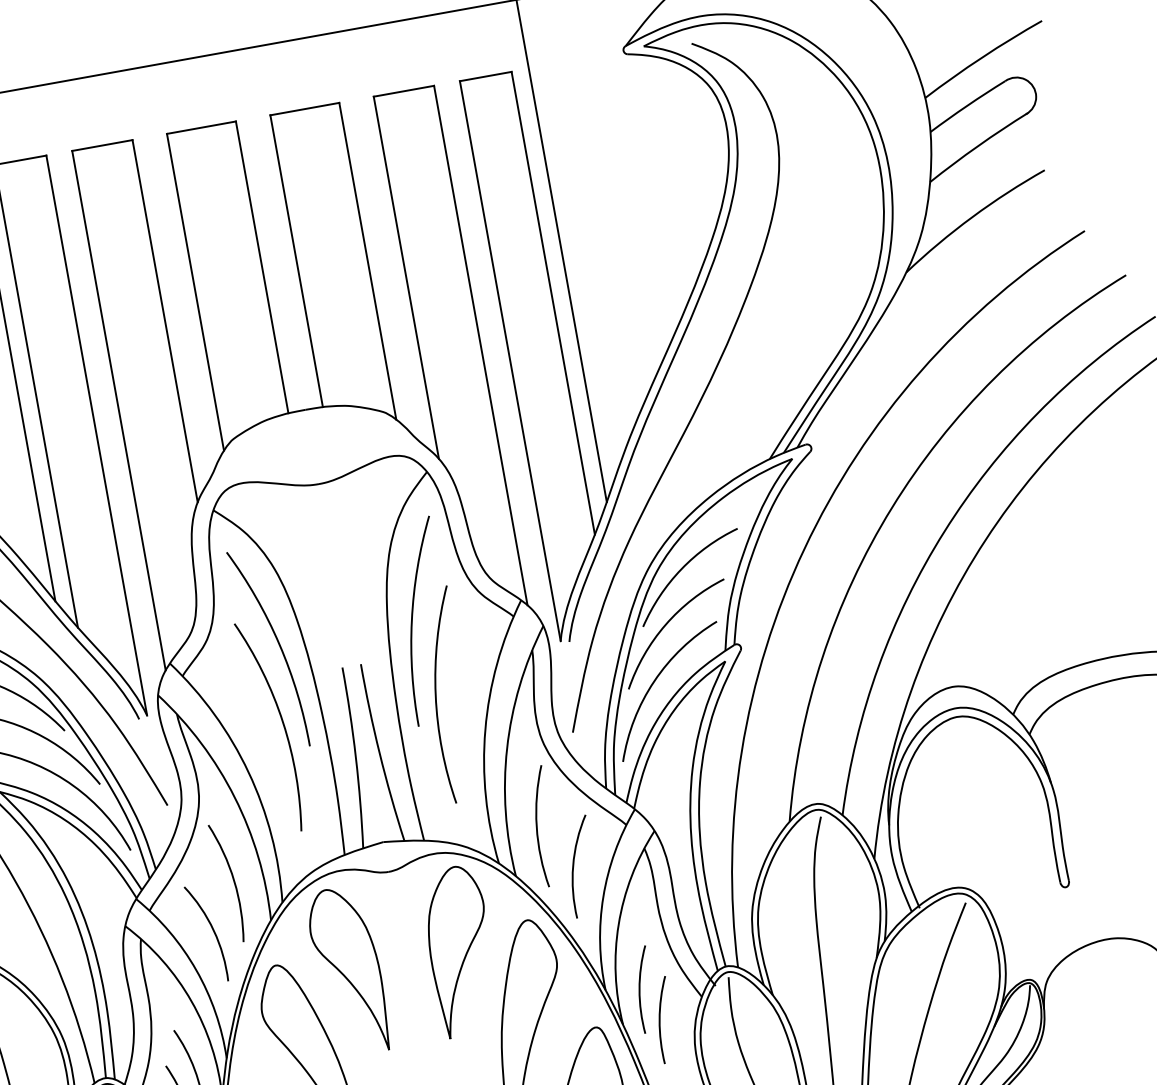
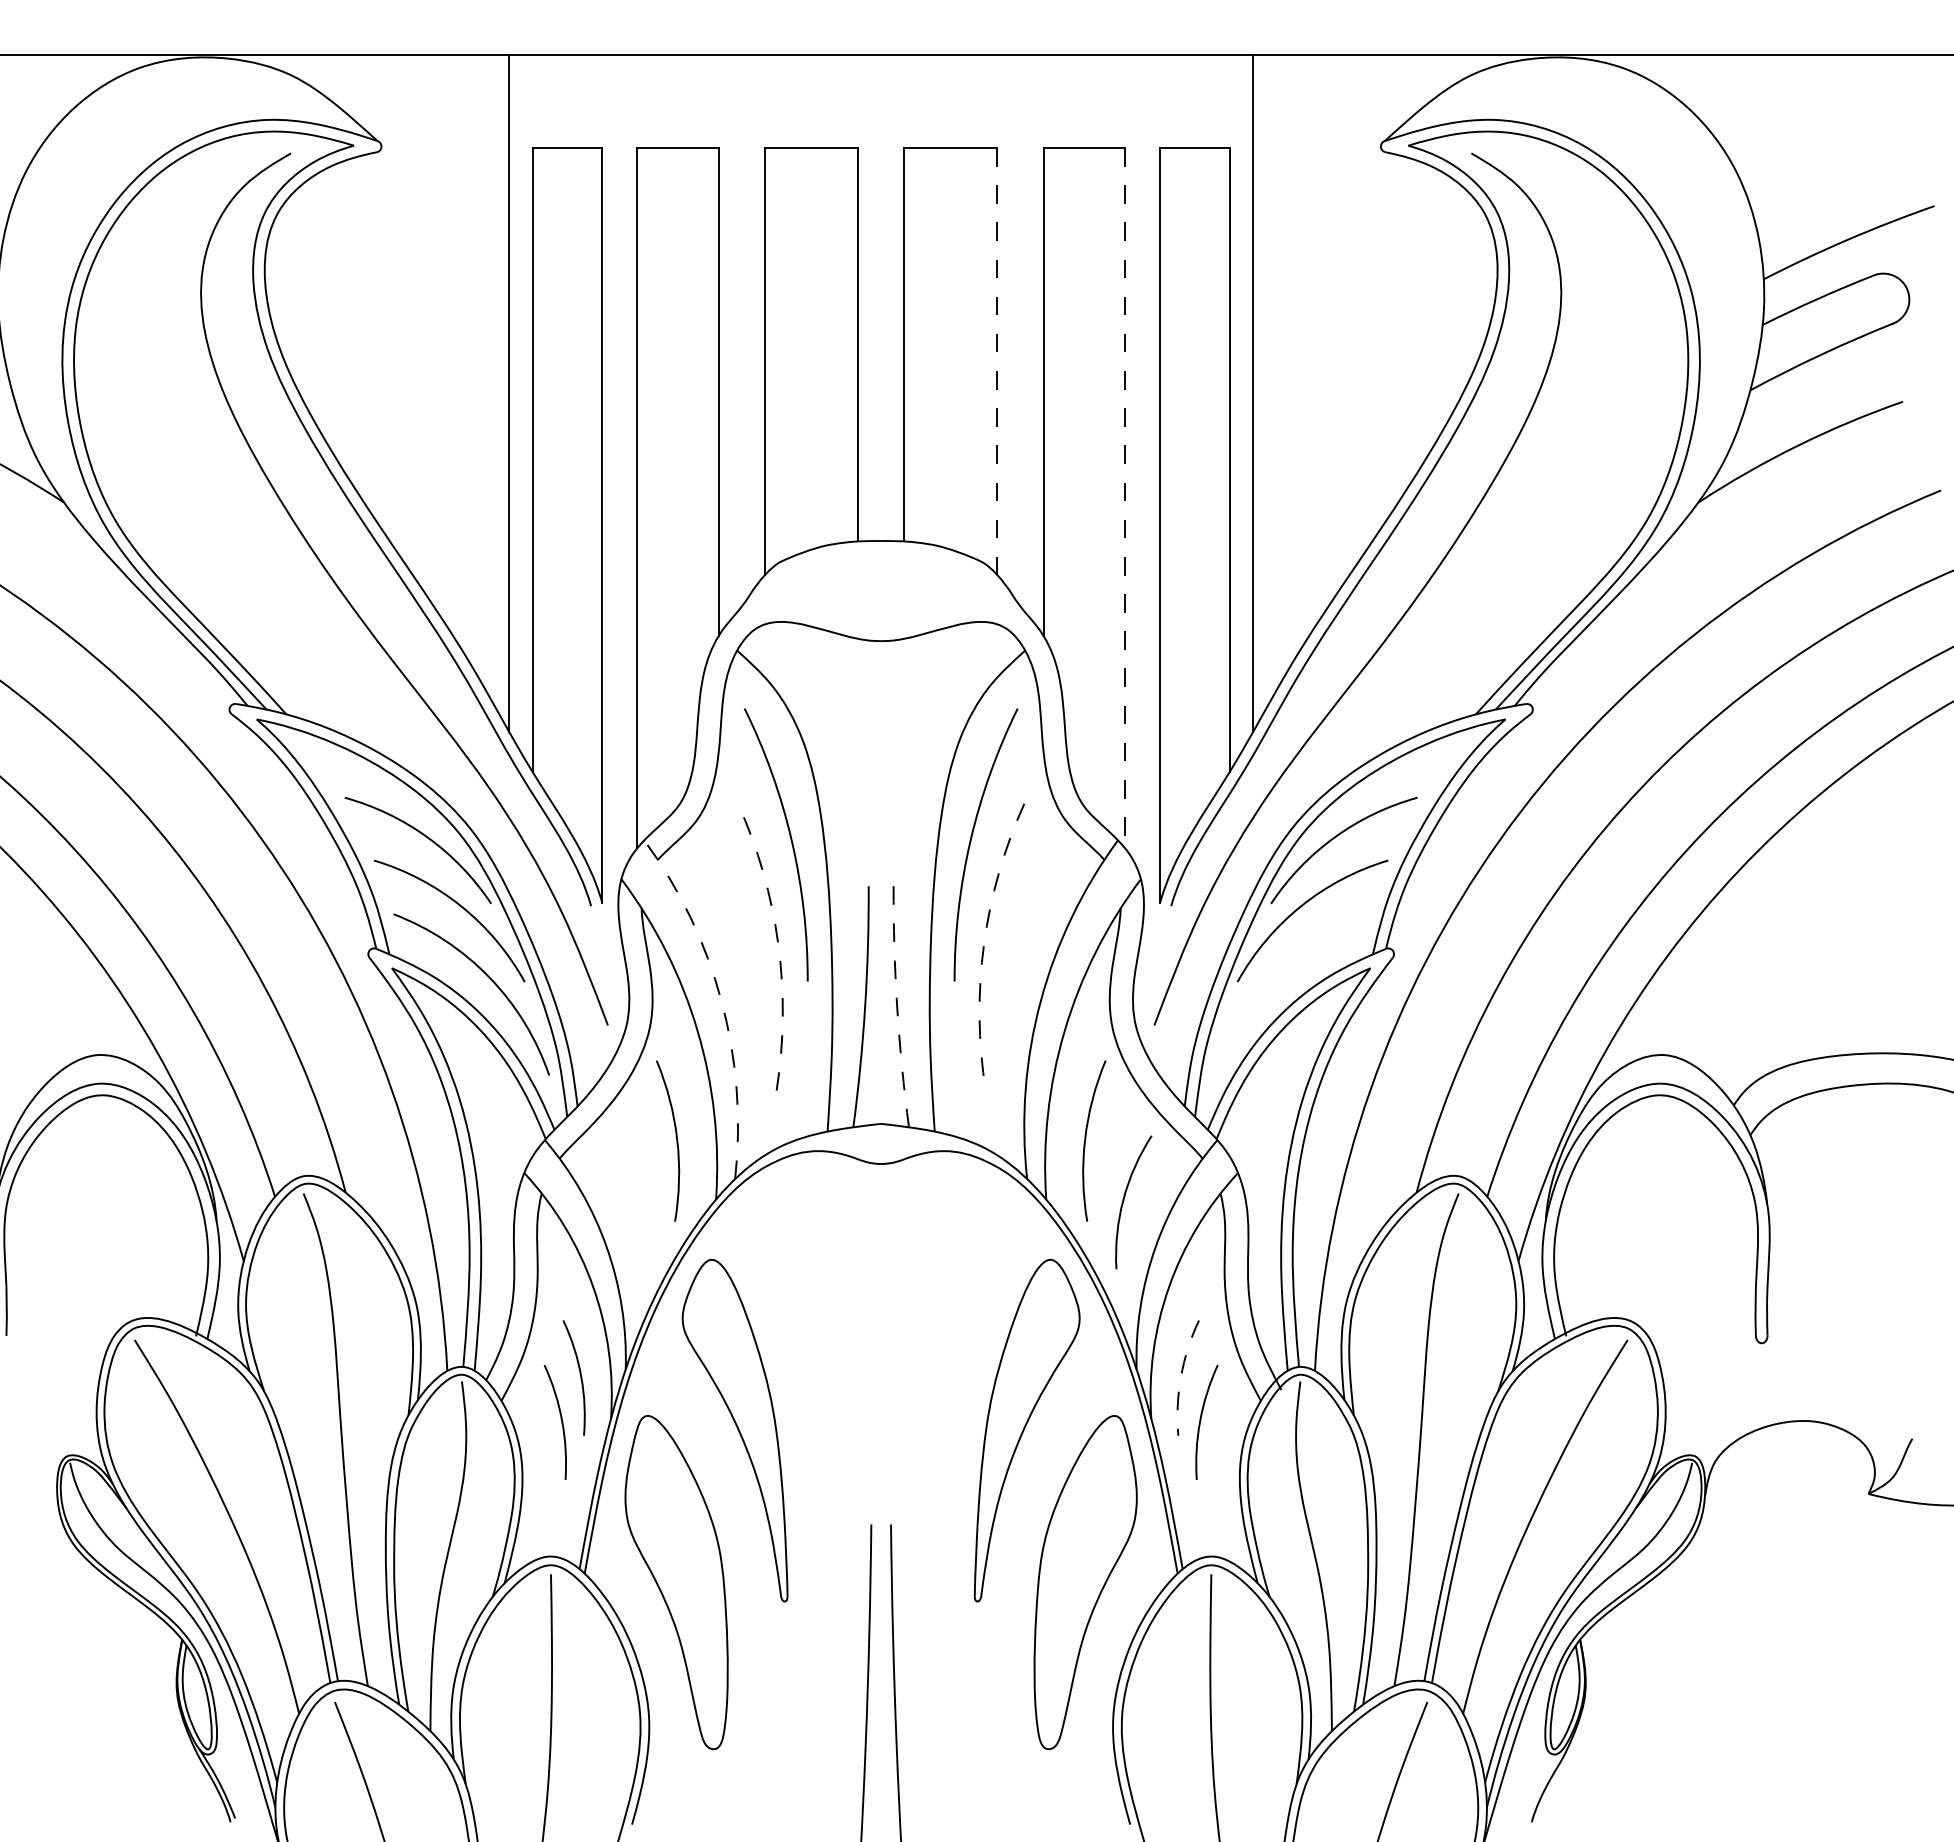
line: (367, 261) -> (997, 361), solid -> dashed
line: (481, 345) -> (1125, 498), solid -> dashed
arc: (655, 681) -> (1274, 977), removed
arc: (436, 695) -> (984, 944), solid -> dashed
arc: (283, 722) -> (778, 944), solid -> dashed
arc: (379, 753) -> (897, 1007), solid -> dashed
arc: (248, 772) -> (721, 1001), solid -> dashed
arc: (212, 930) -> (637, 1199), removed
part: (460, 951) -> (956, 1284), removed
part: (348, 971) -> (805, 1284), removed
arc: (639, 989) -> (1181, 1376), solid -> dashed

